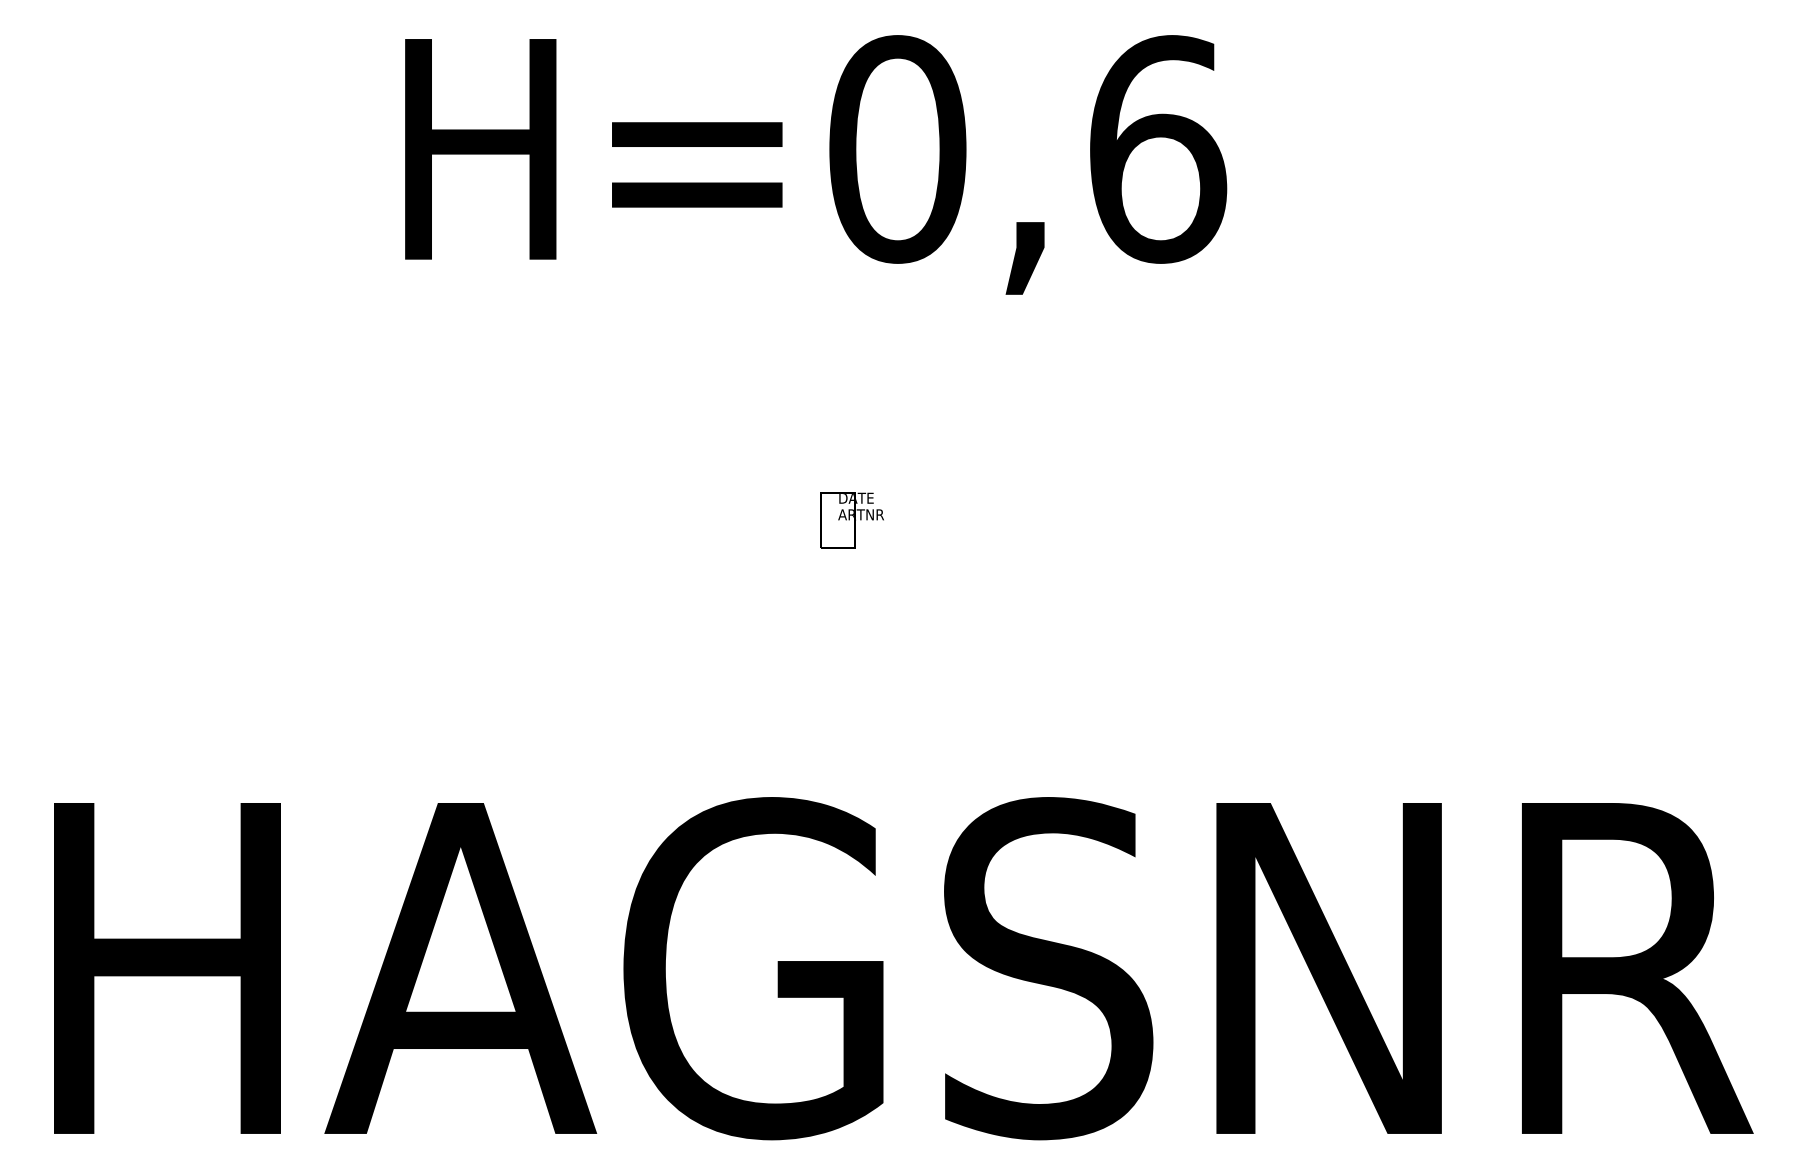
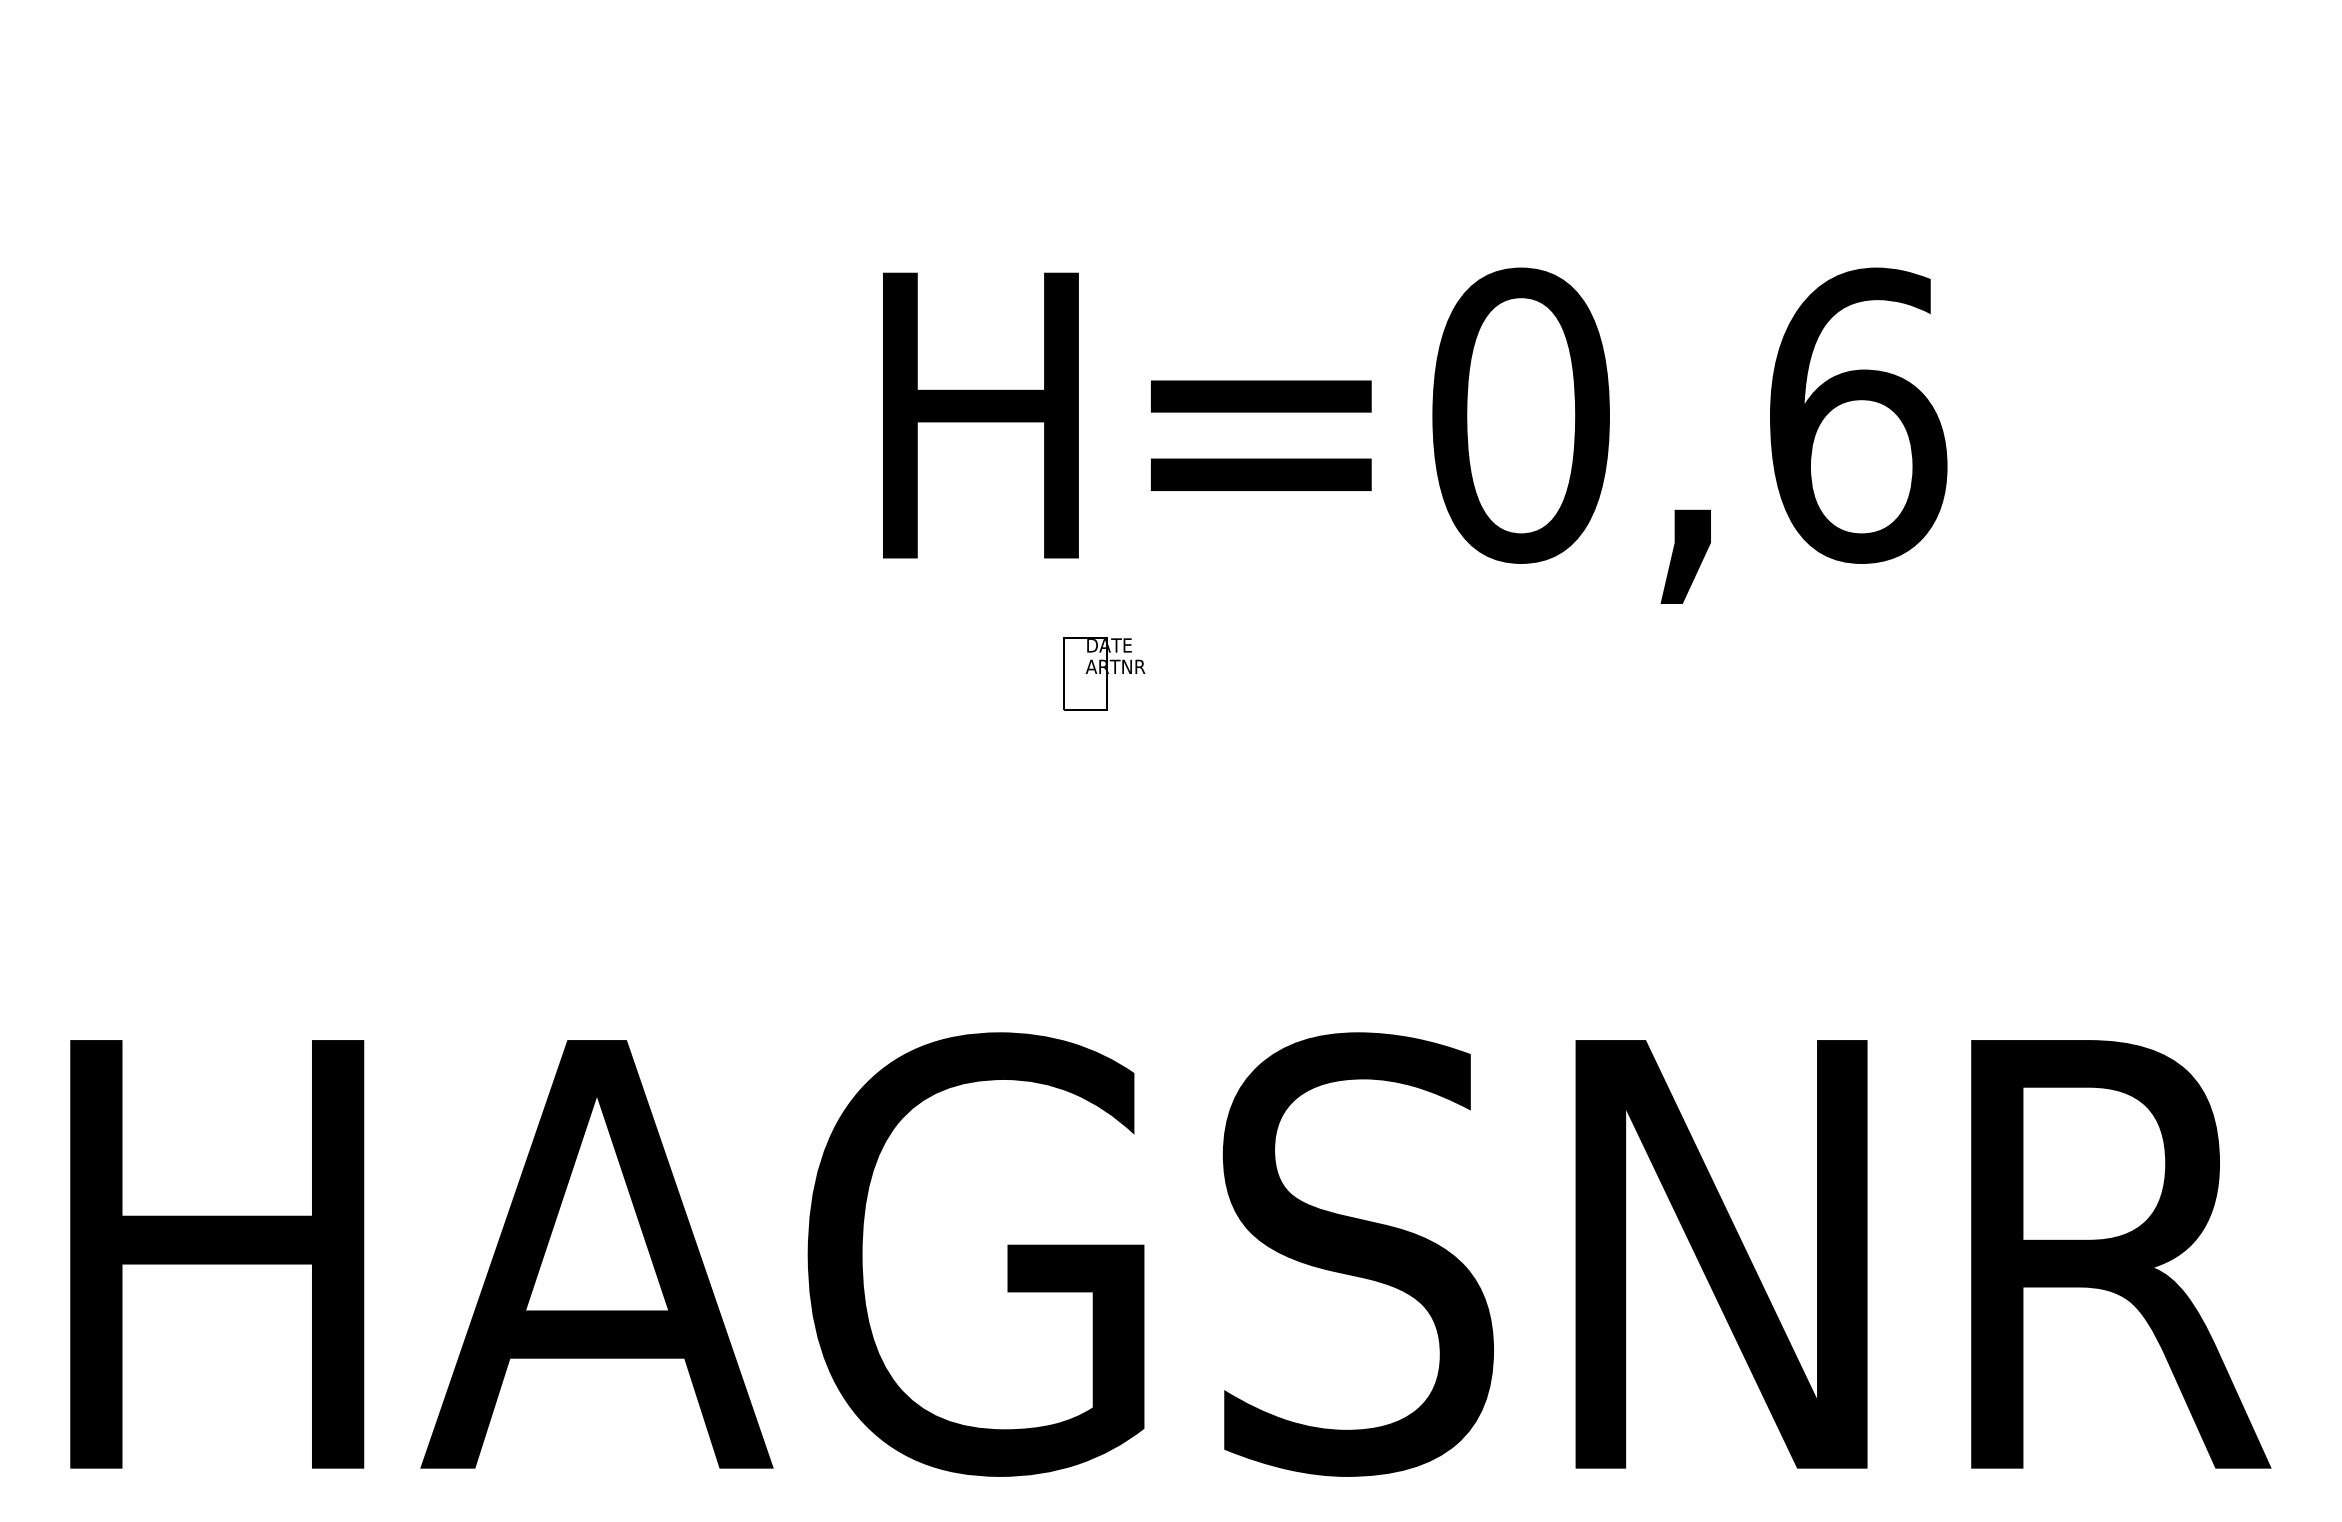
text: (816, 164) -> (1415, 435), moved

